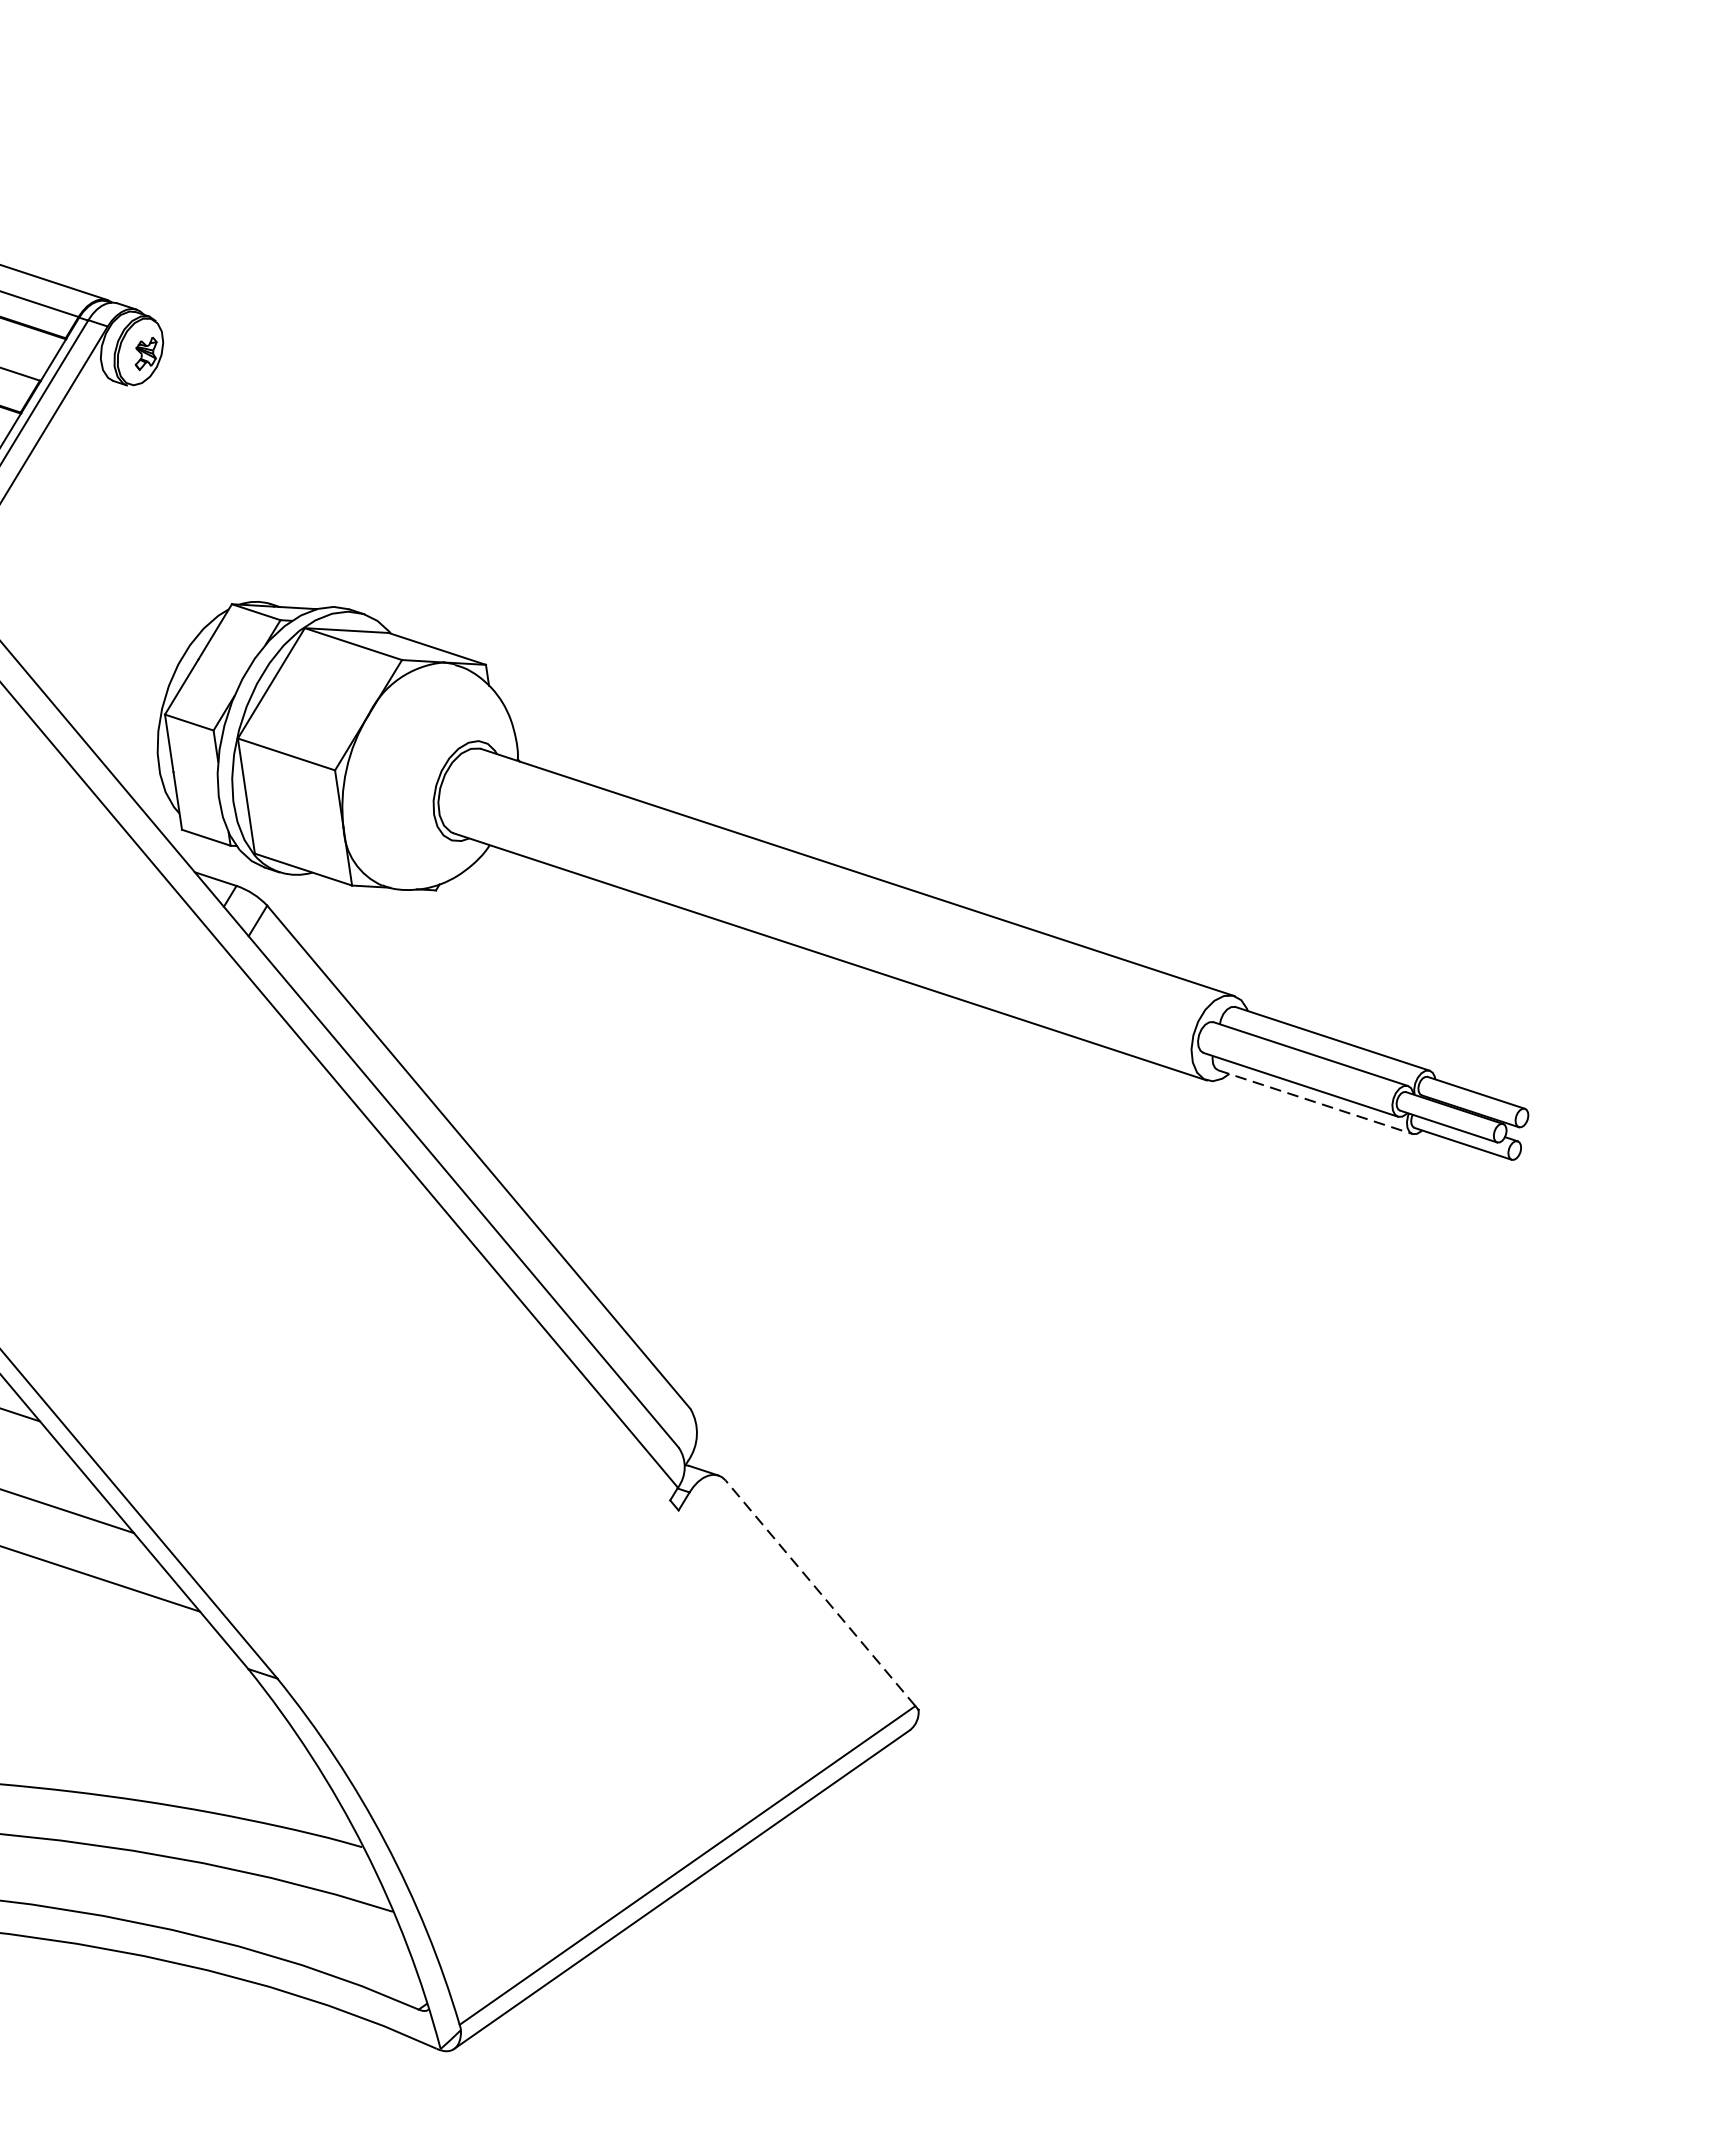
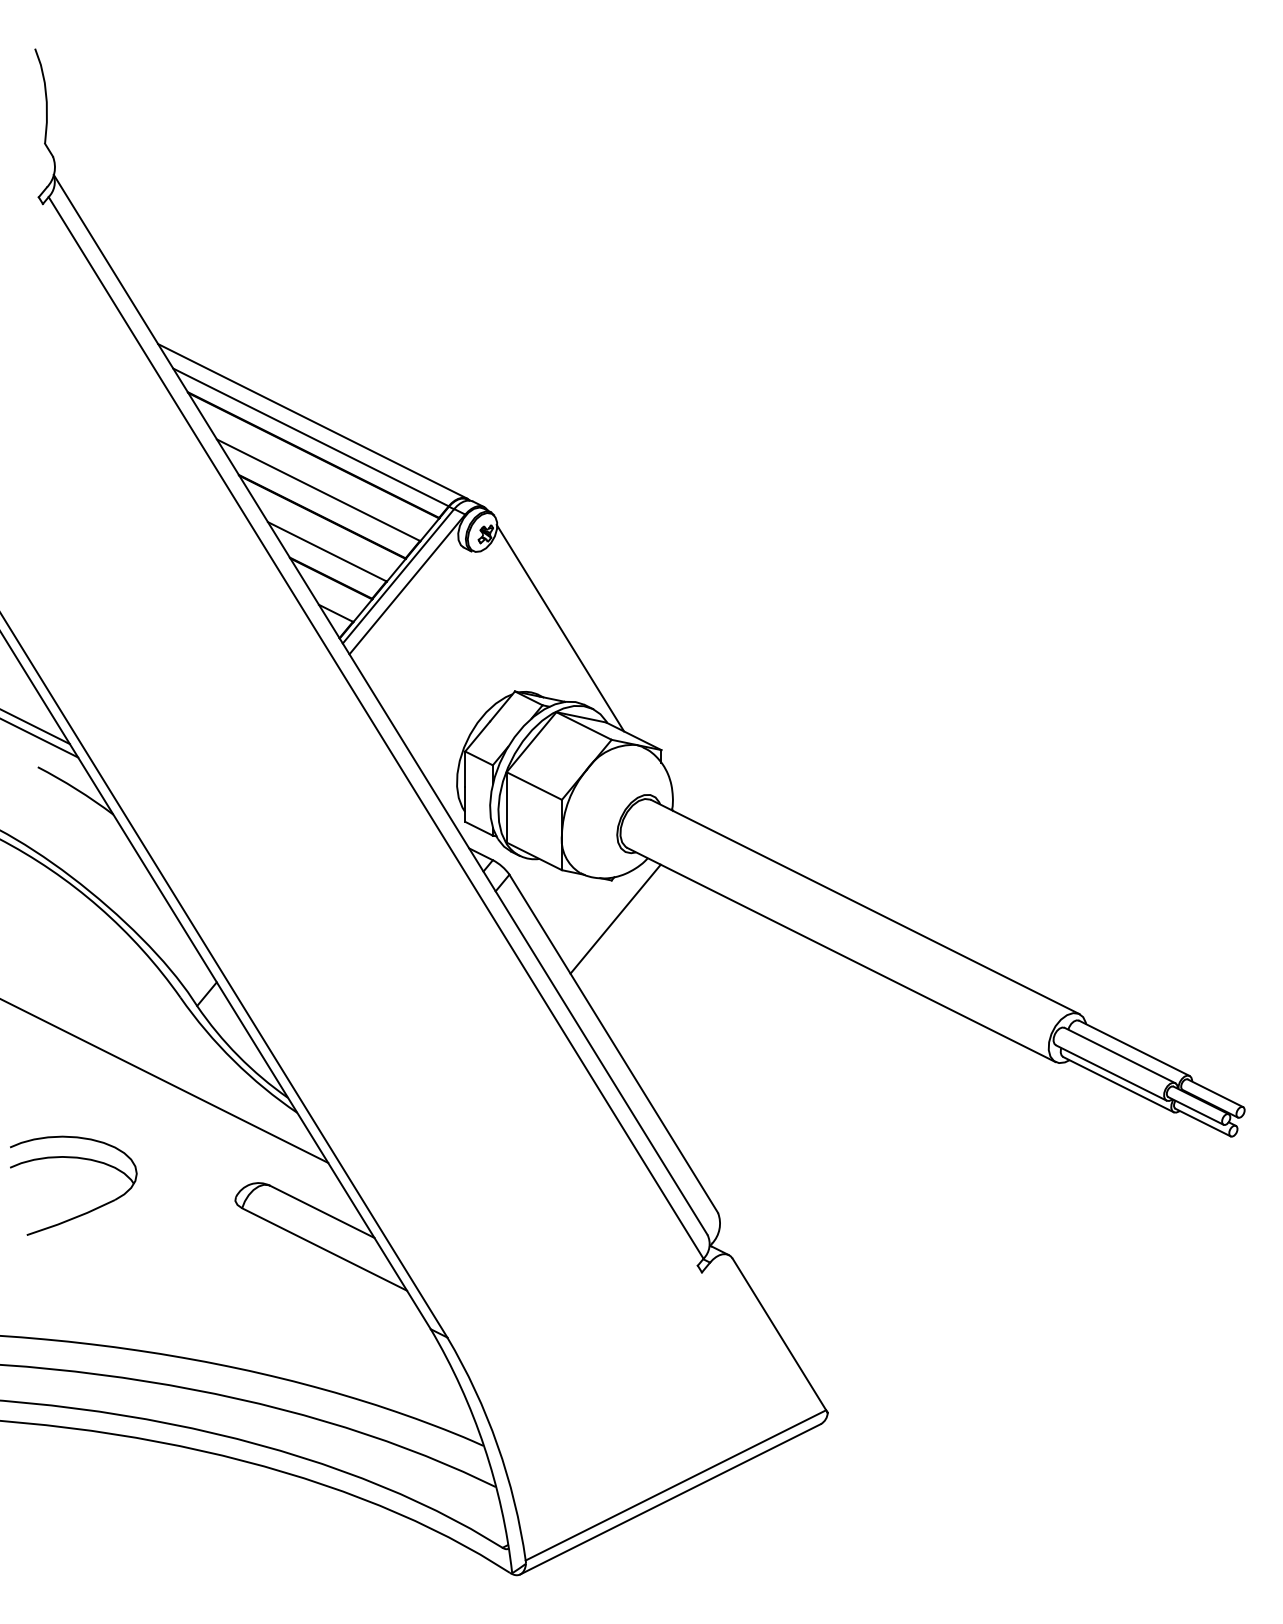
line: (291, 488) -> (560, 627), added
line: (451, 951) -> (615, 918), added
line: (1315, 1101) -> (1118, 1084), dashed -> solid
line: (820, 1593) -> (779, 1334), dashed -> solid

